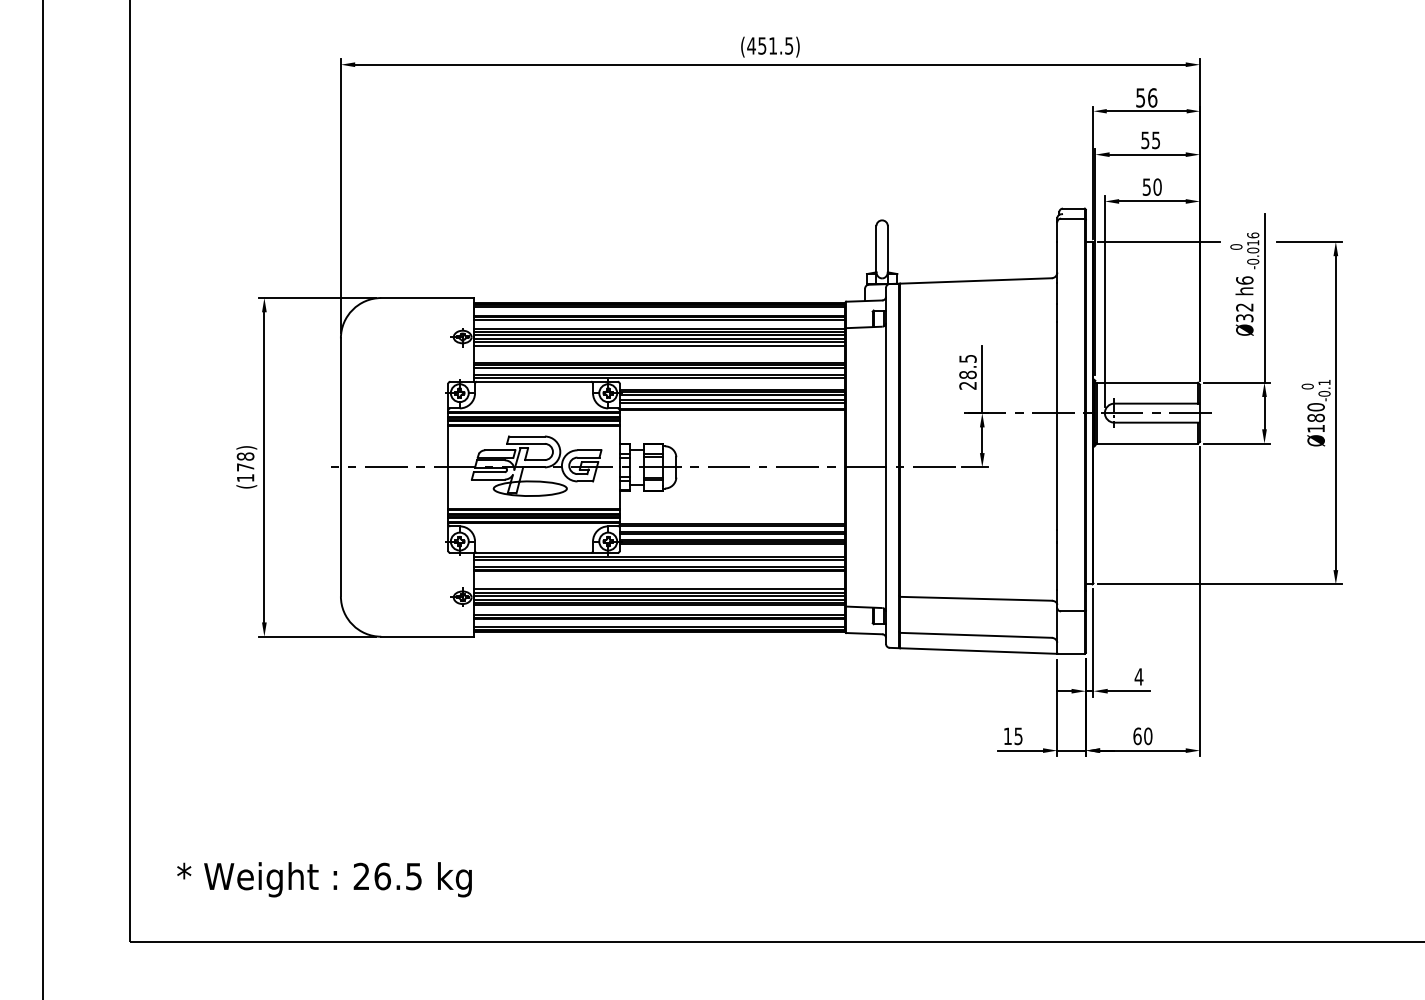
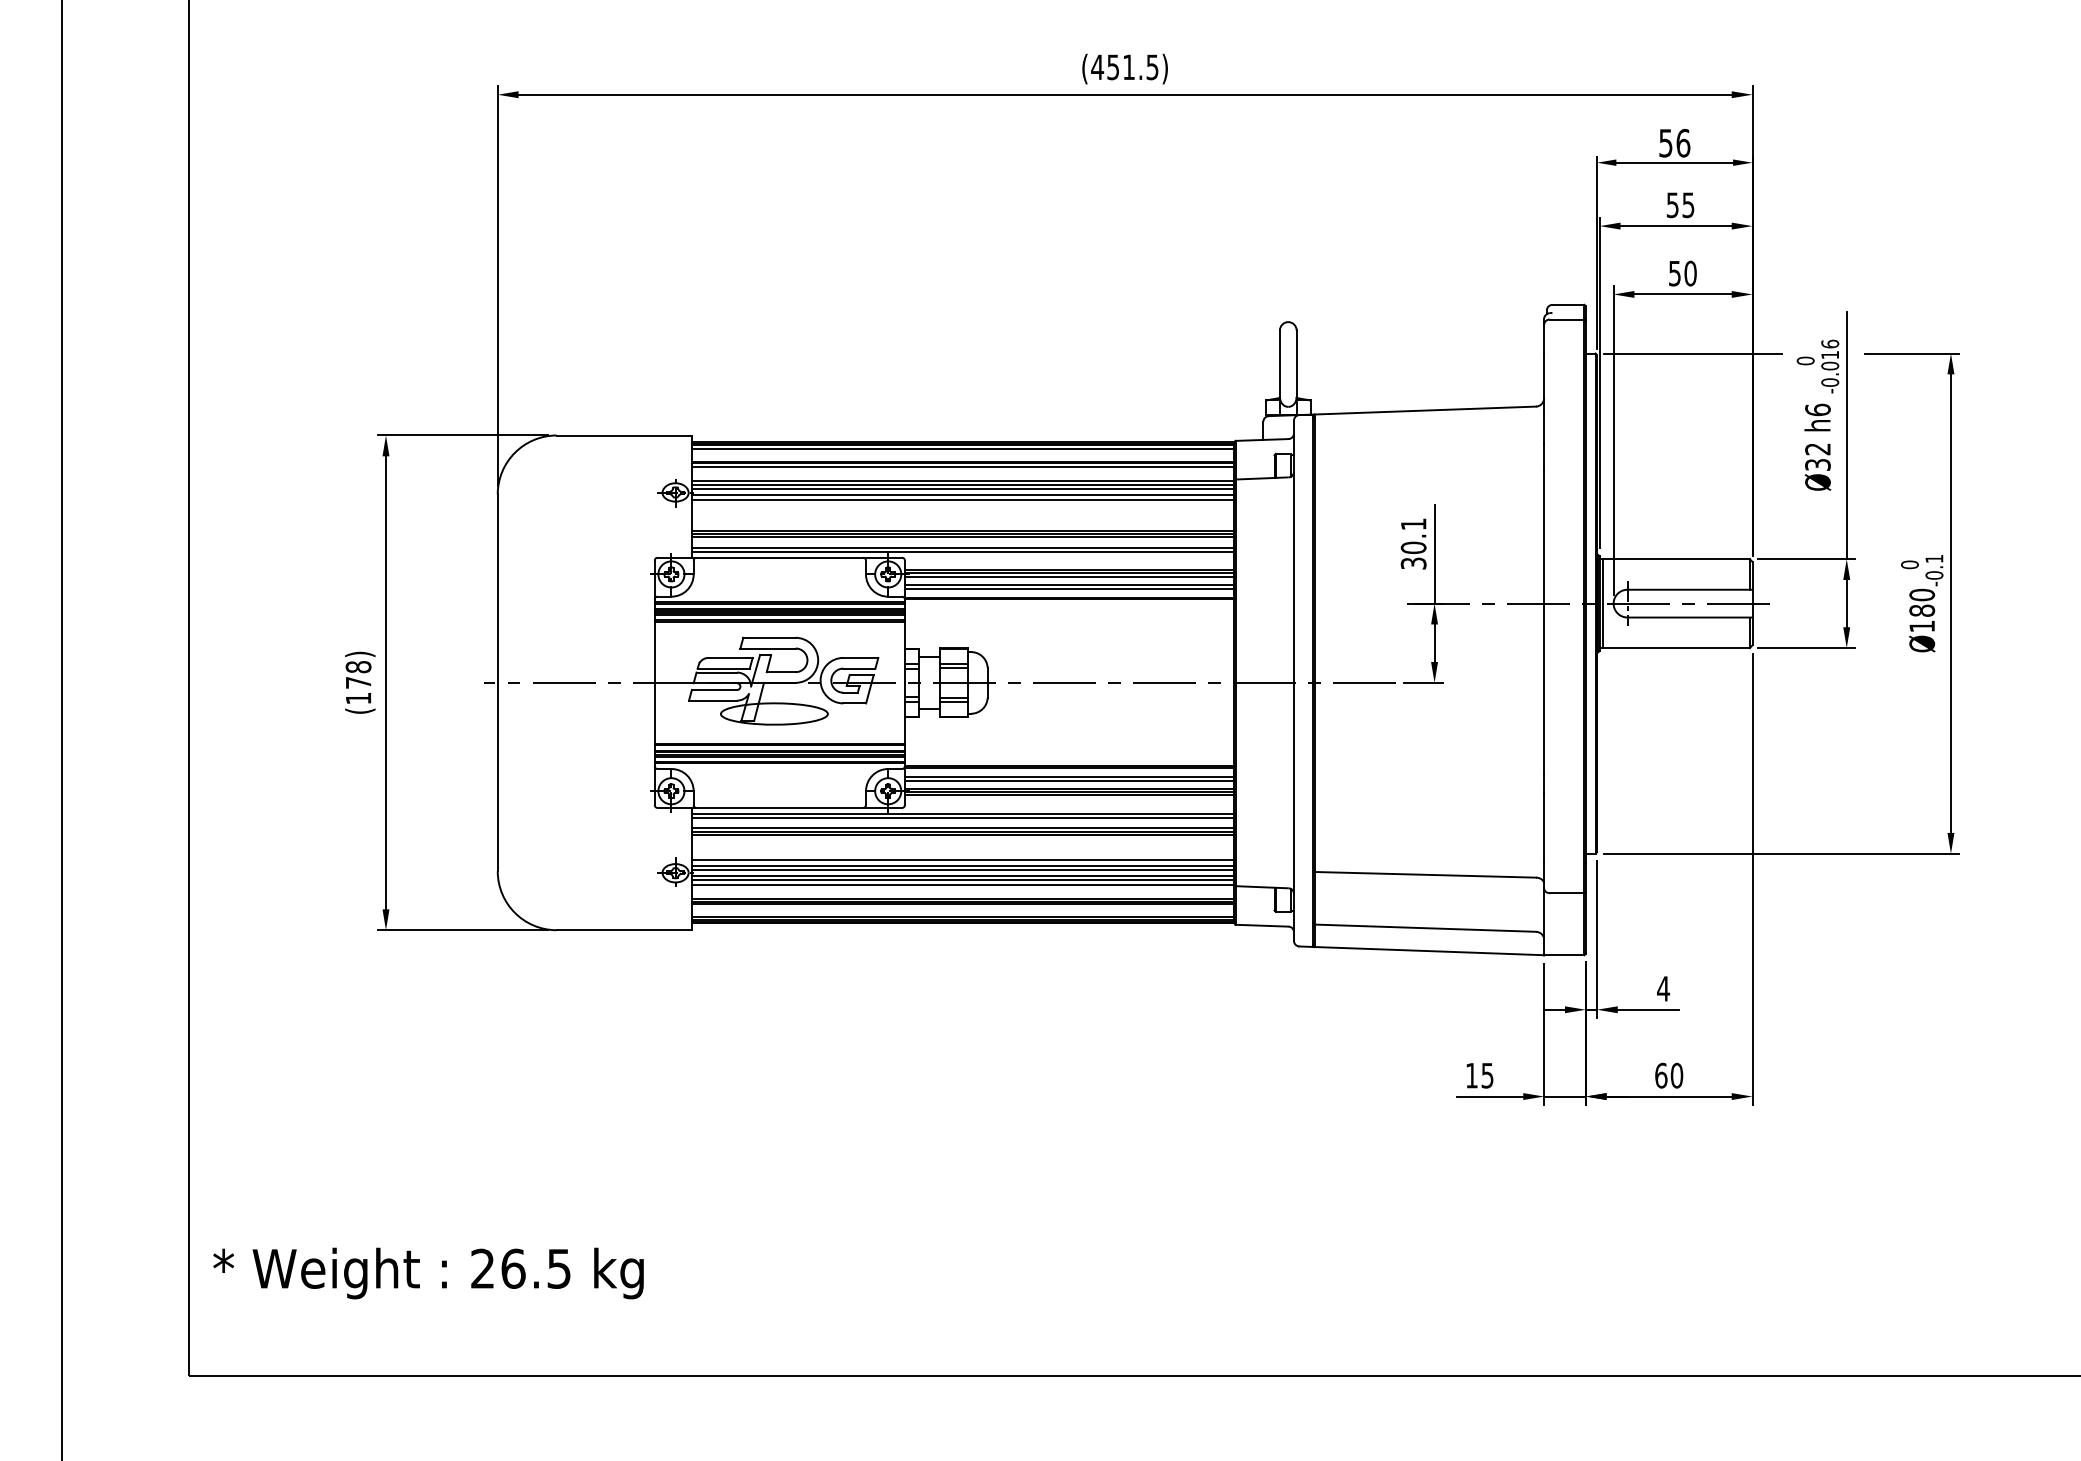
line: (659, 346) -> (963, 506), removed
text: (967, 372) -> (1412, 544), 28.5 -> 30.1
text: (324, 879) -> (428, 1273), moved

